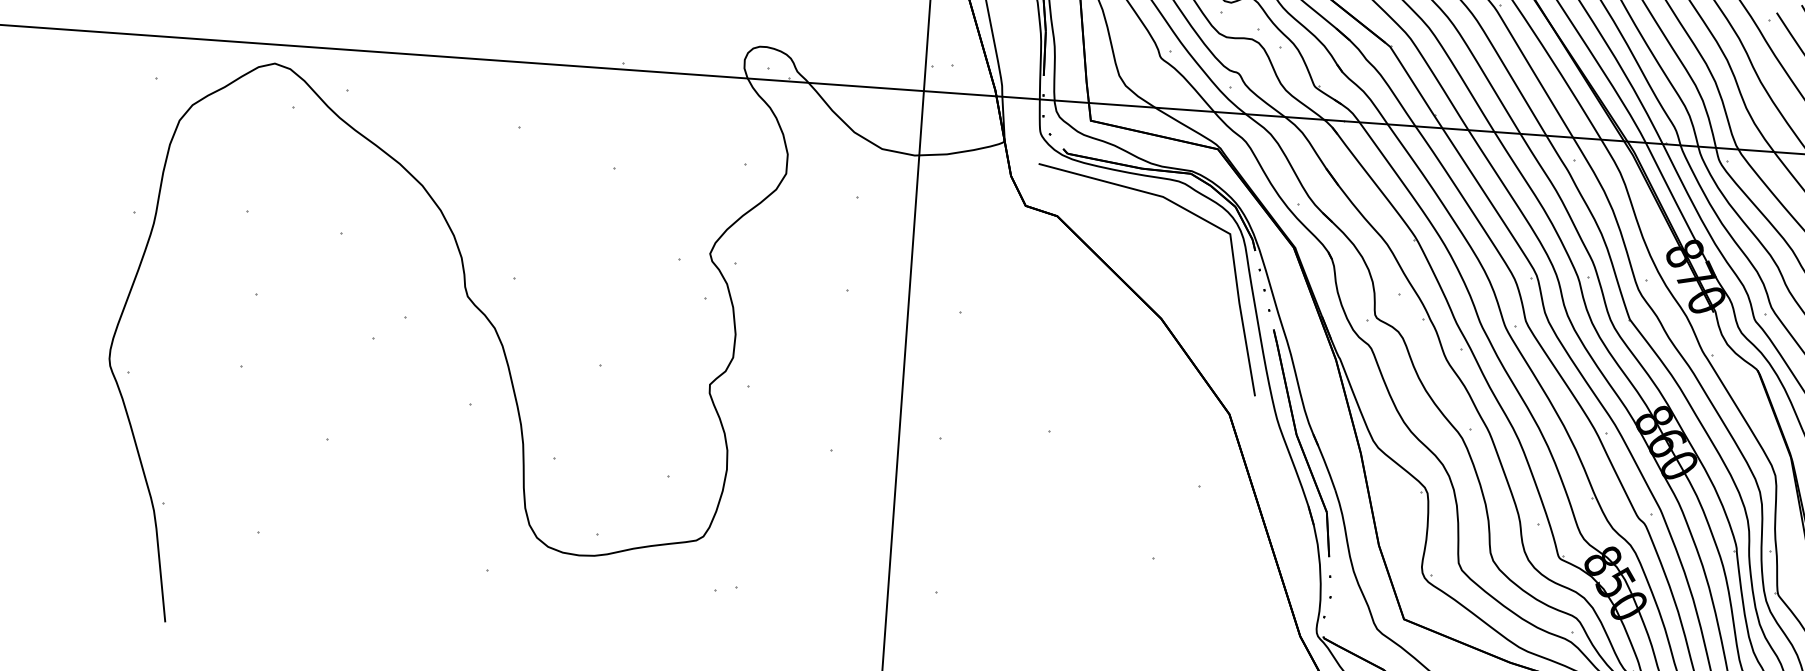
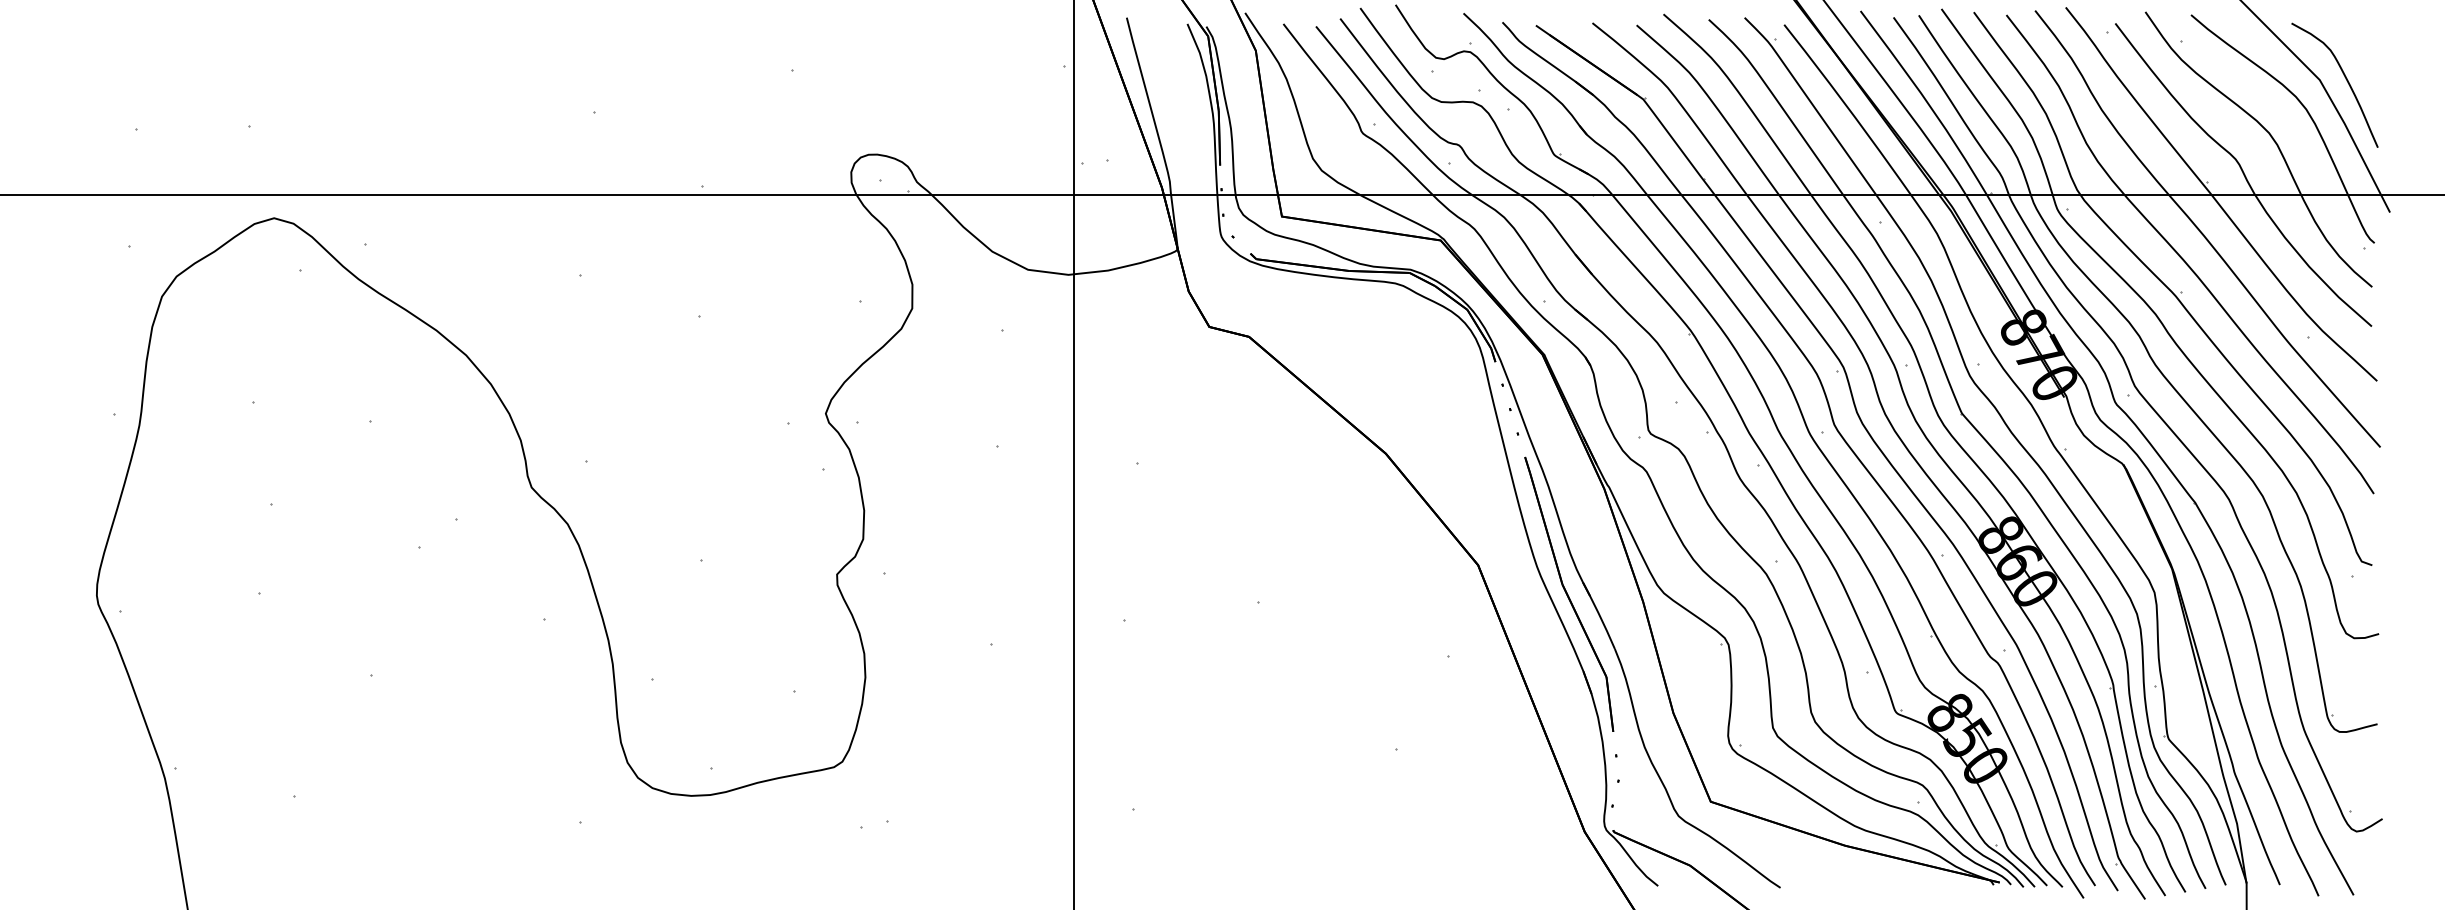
line: (1187, 211) -> (1408, 319), removed

